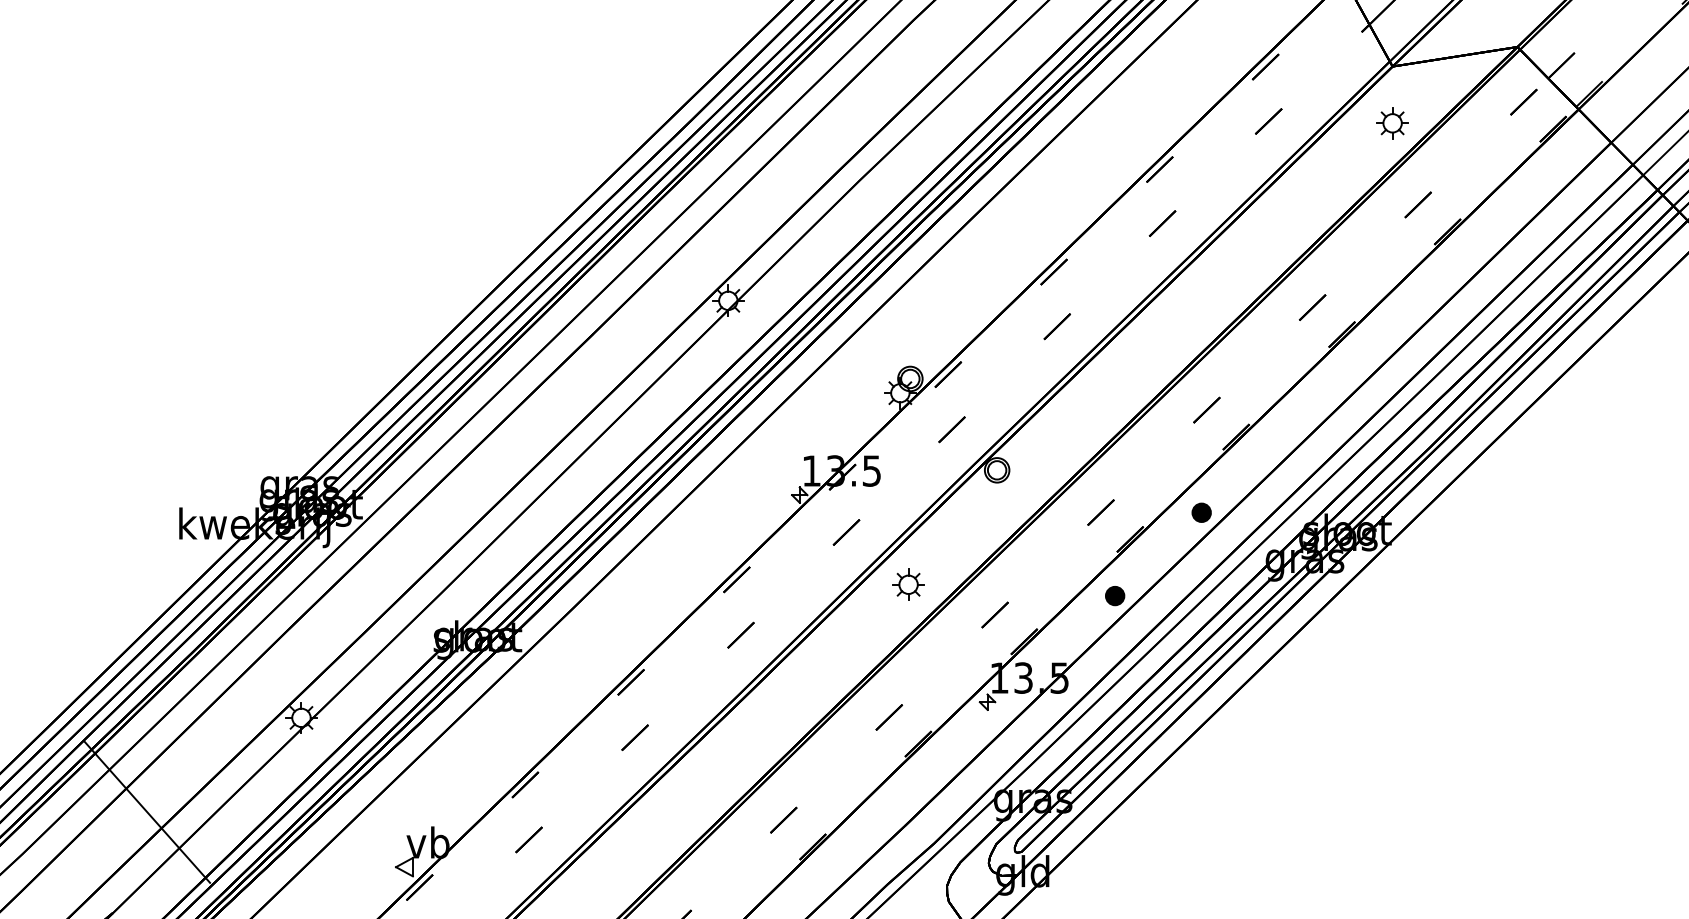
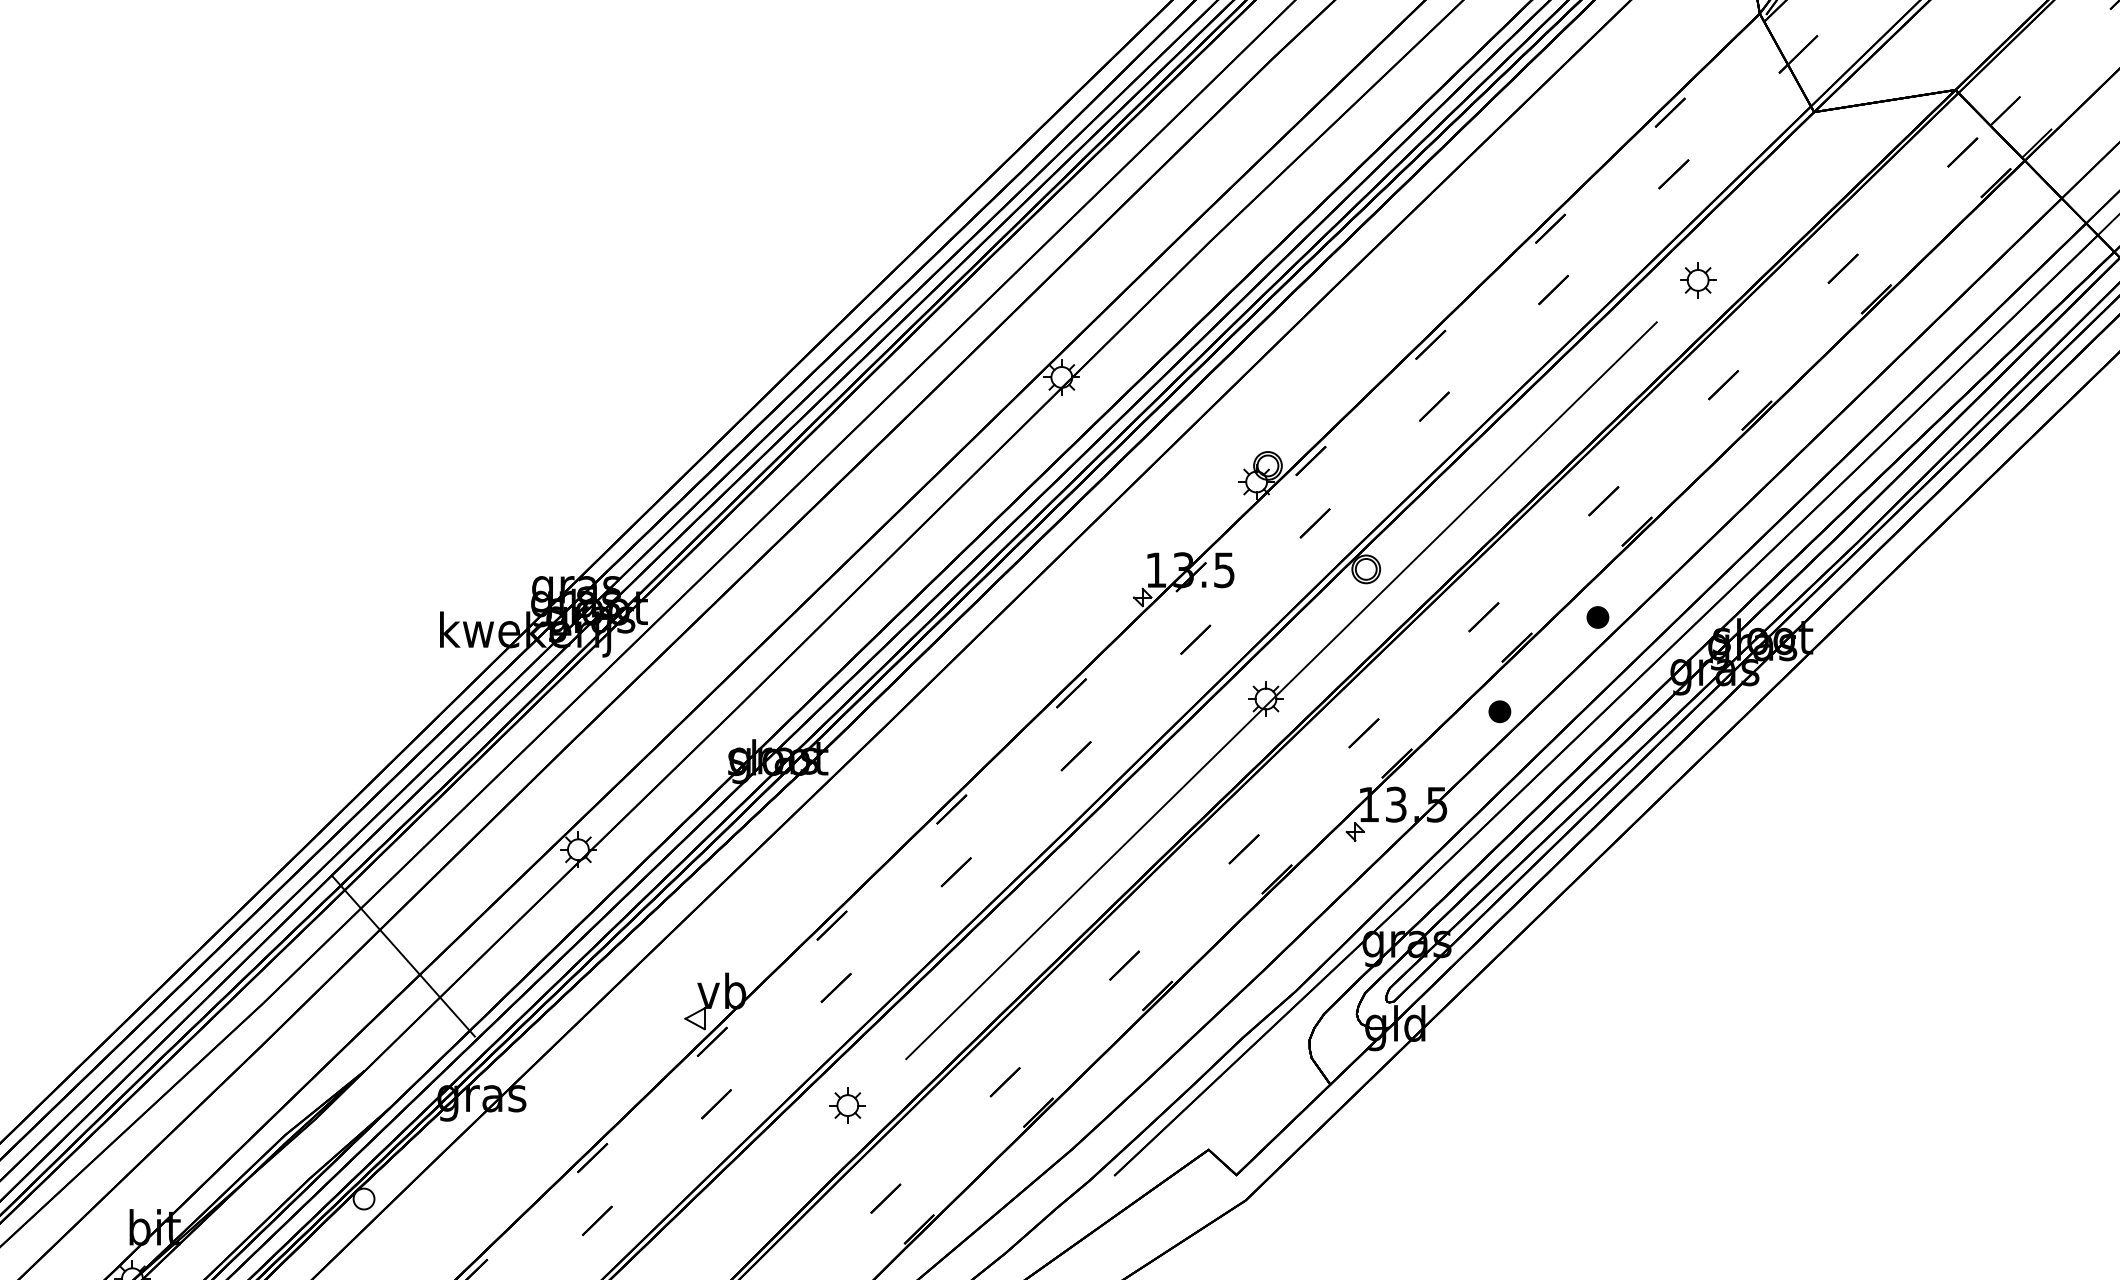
part: (1392, 123) -> (1698, 280), moved
line: (922, 577) -> (1281, 690), added

